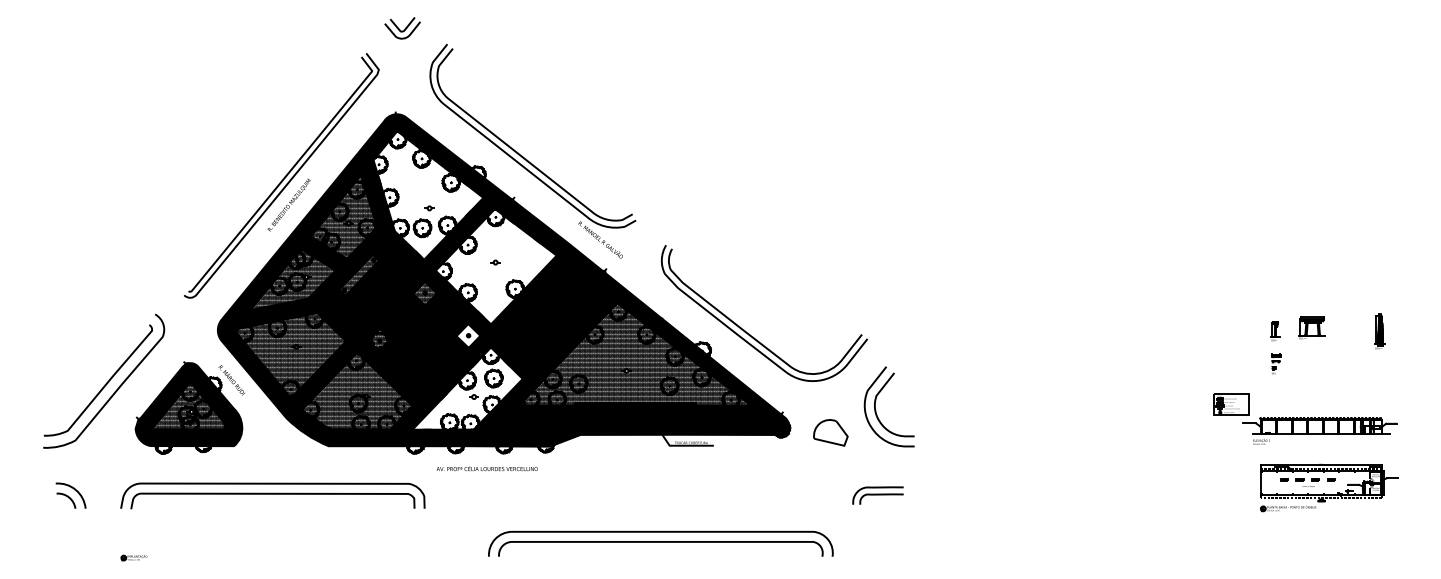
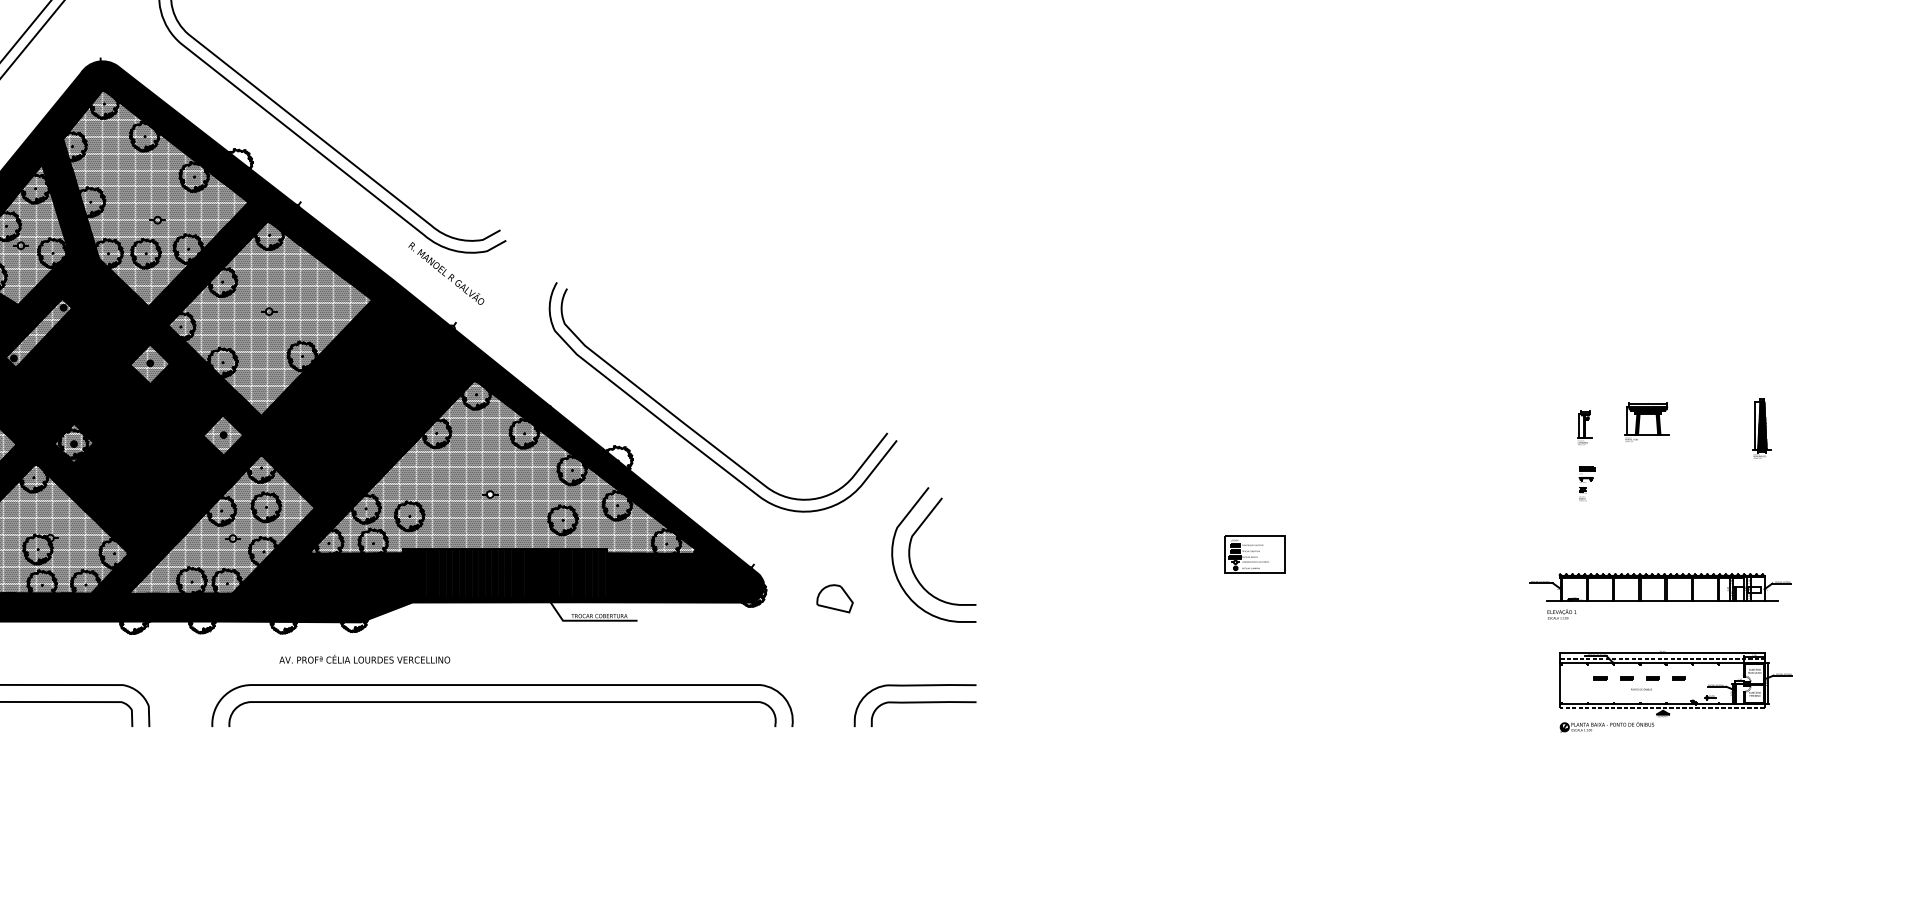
hatch: (428, 195) -> (155, 198), added
hatch: (495, 266) -> (268, 318), added
hatch: (468, 335) -> (223, 434), added
hatch: (467, 388) -> (221, 524), added
part: (1231, 404) -> (1254, 554), moved
part: (830, 432) -> (834, 598), size x0.62
text: (486, 468) -> (363, 659), moved
part: (877, 495) -> (913, 704), size x1.43
part: (660, 543) -> (501, 704), moved

